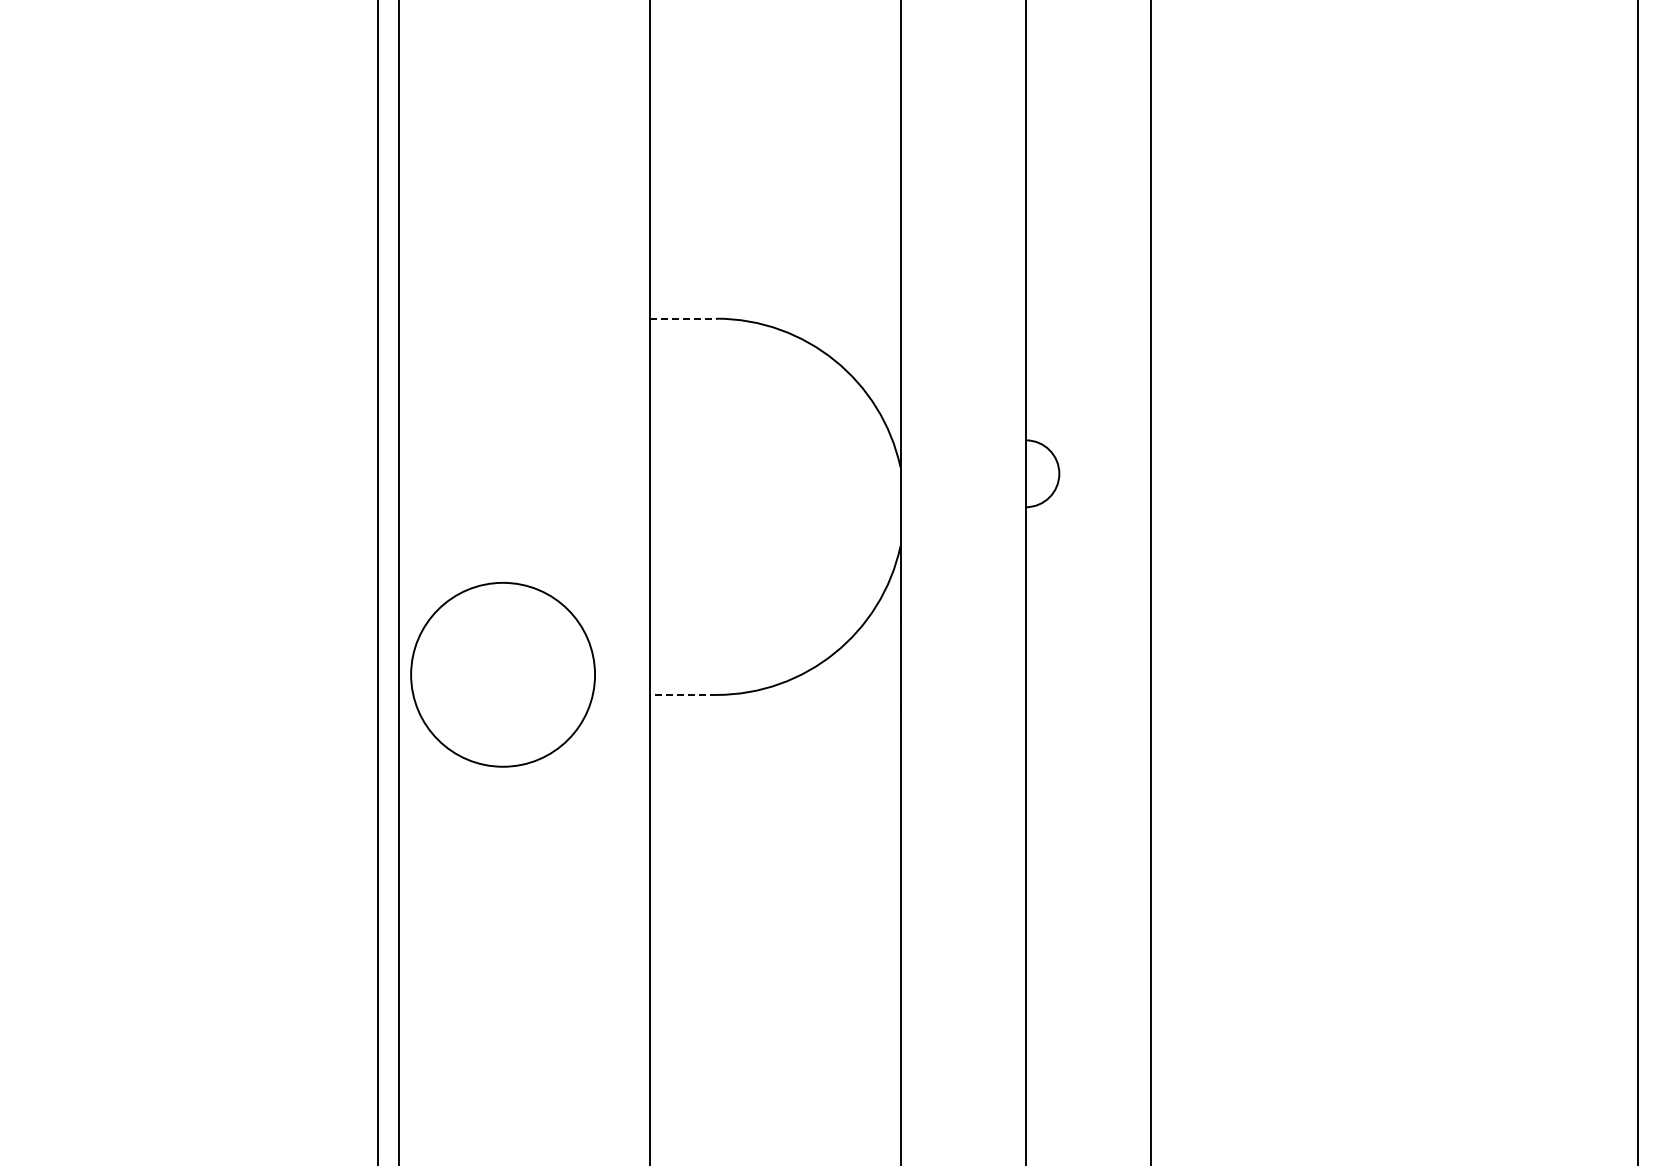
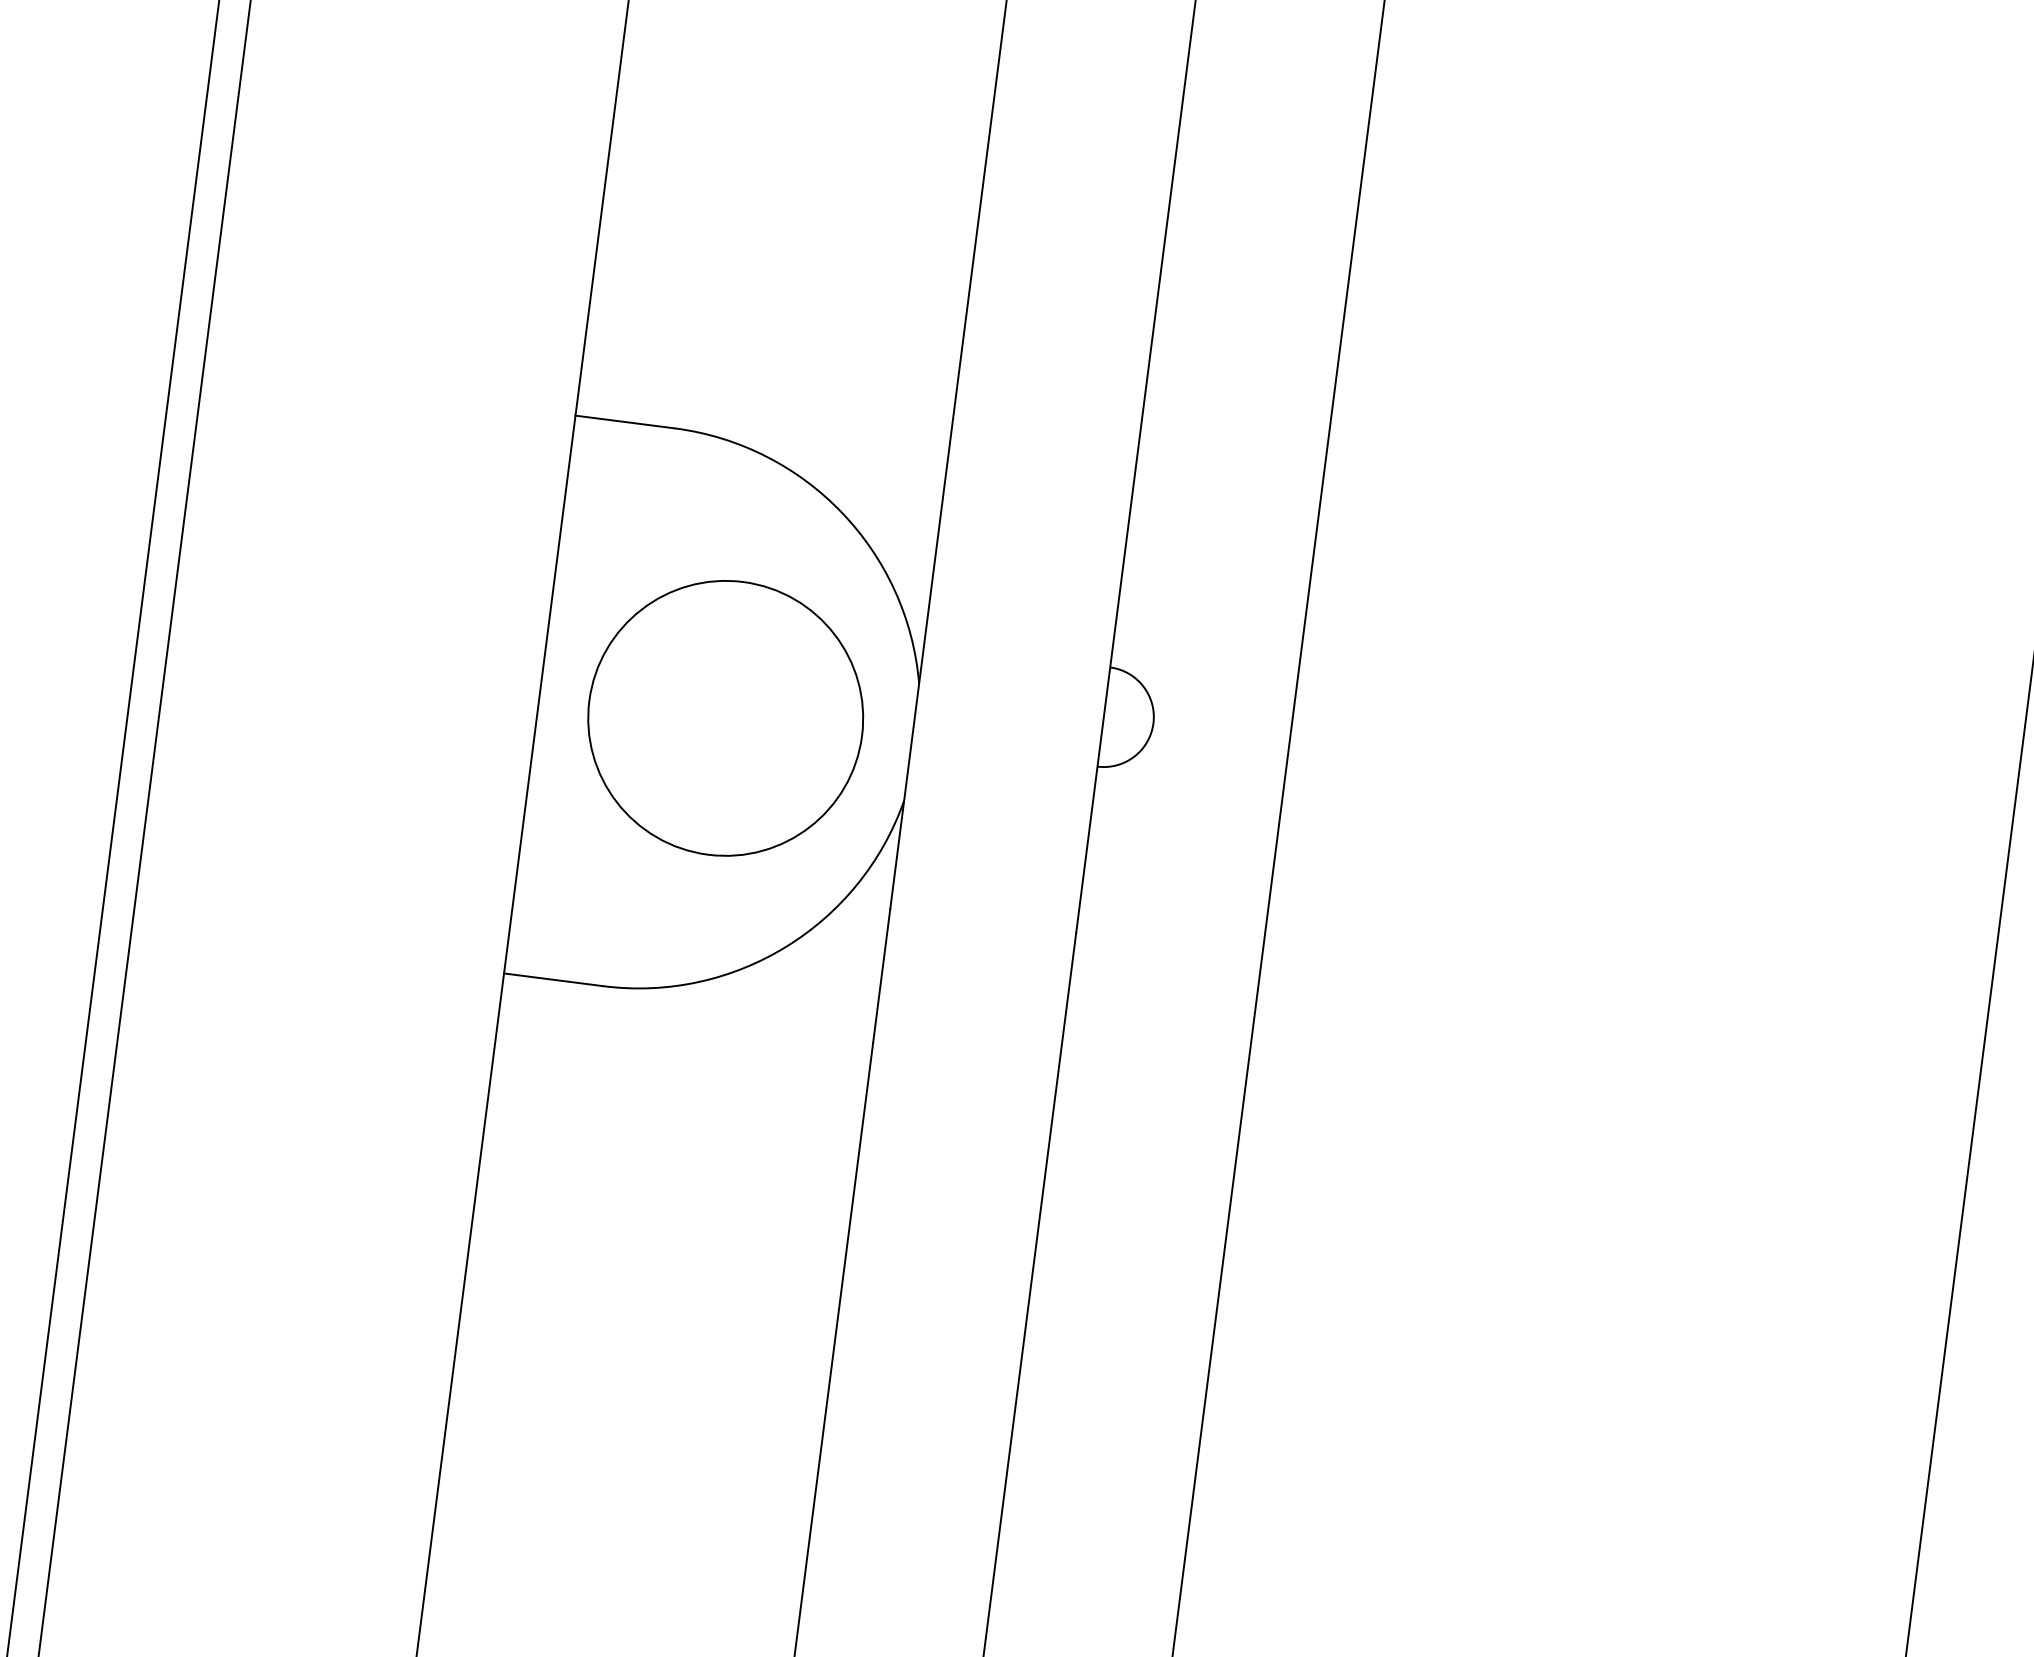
line: (683, 318) -> (625, 421), dashed -> solid
circle: (502, 674) -> (724, 717), moved
line: (682, 694) -> (552, 979), dashed -> solid

